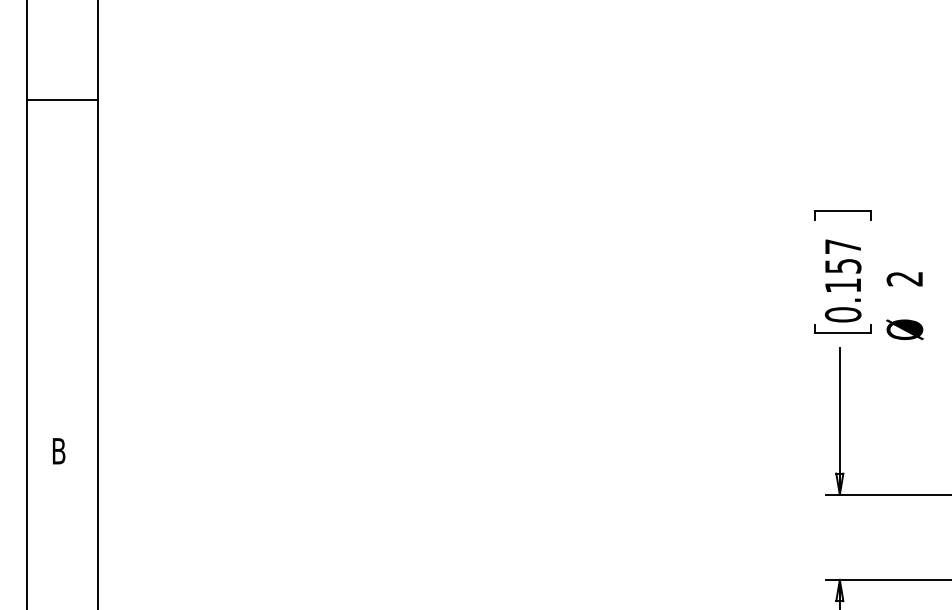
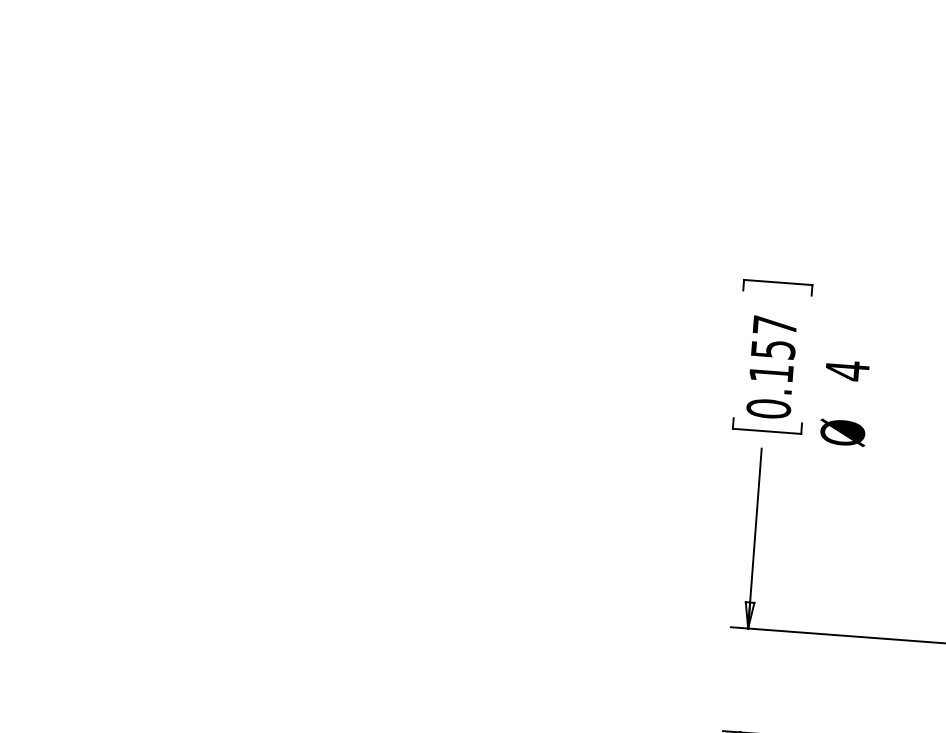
text: (904, 279) -> (846, 371), 2 -> 4

